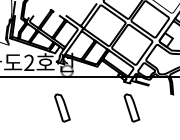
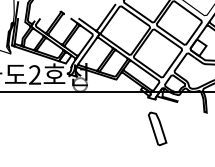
part: (62, 107) -> (74, 128), removed

